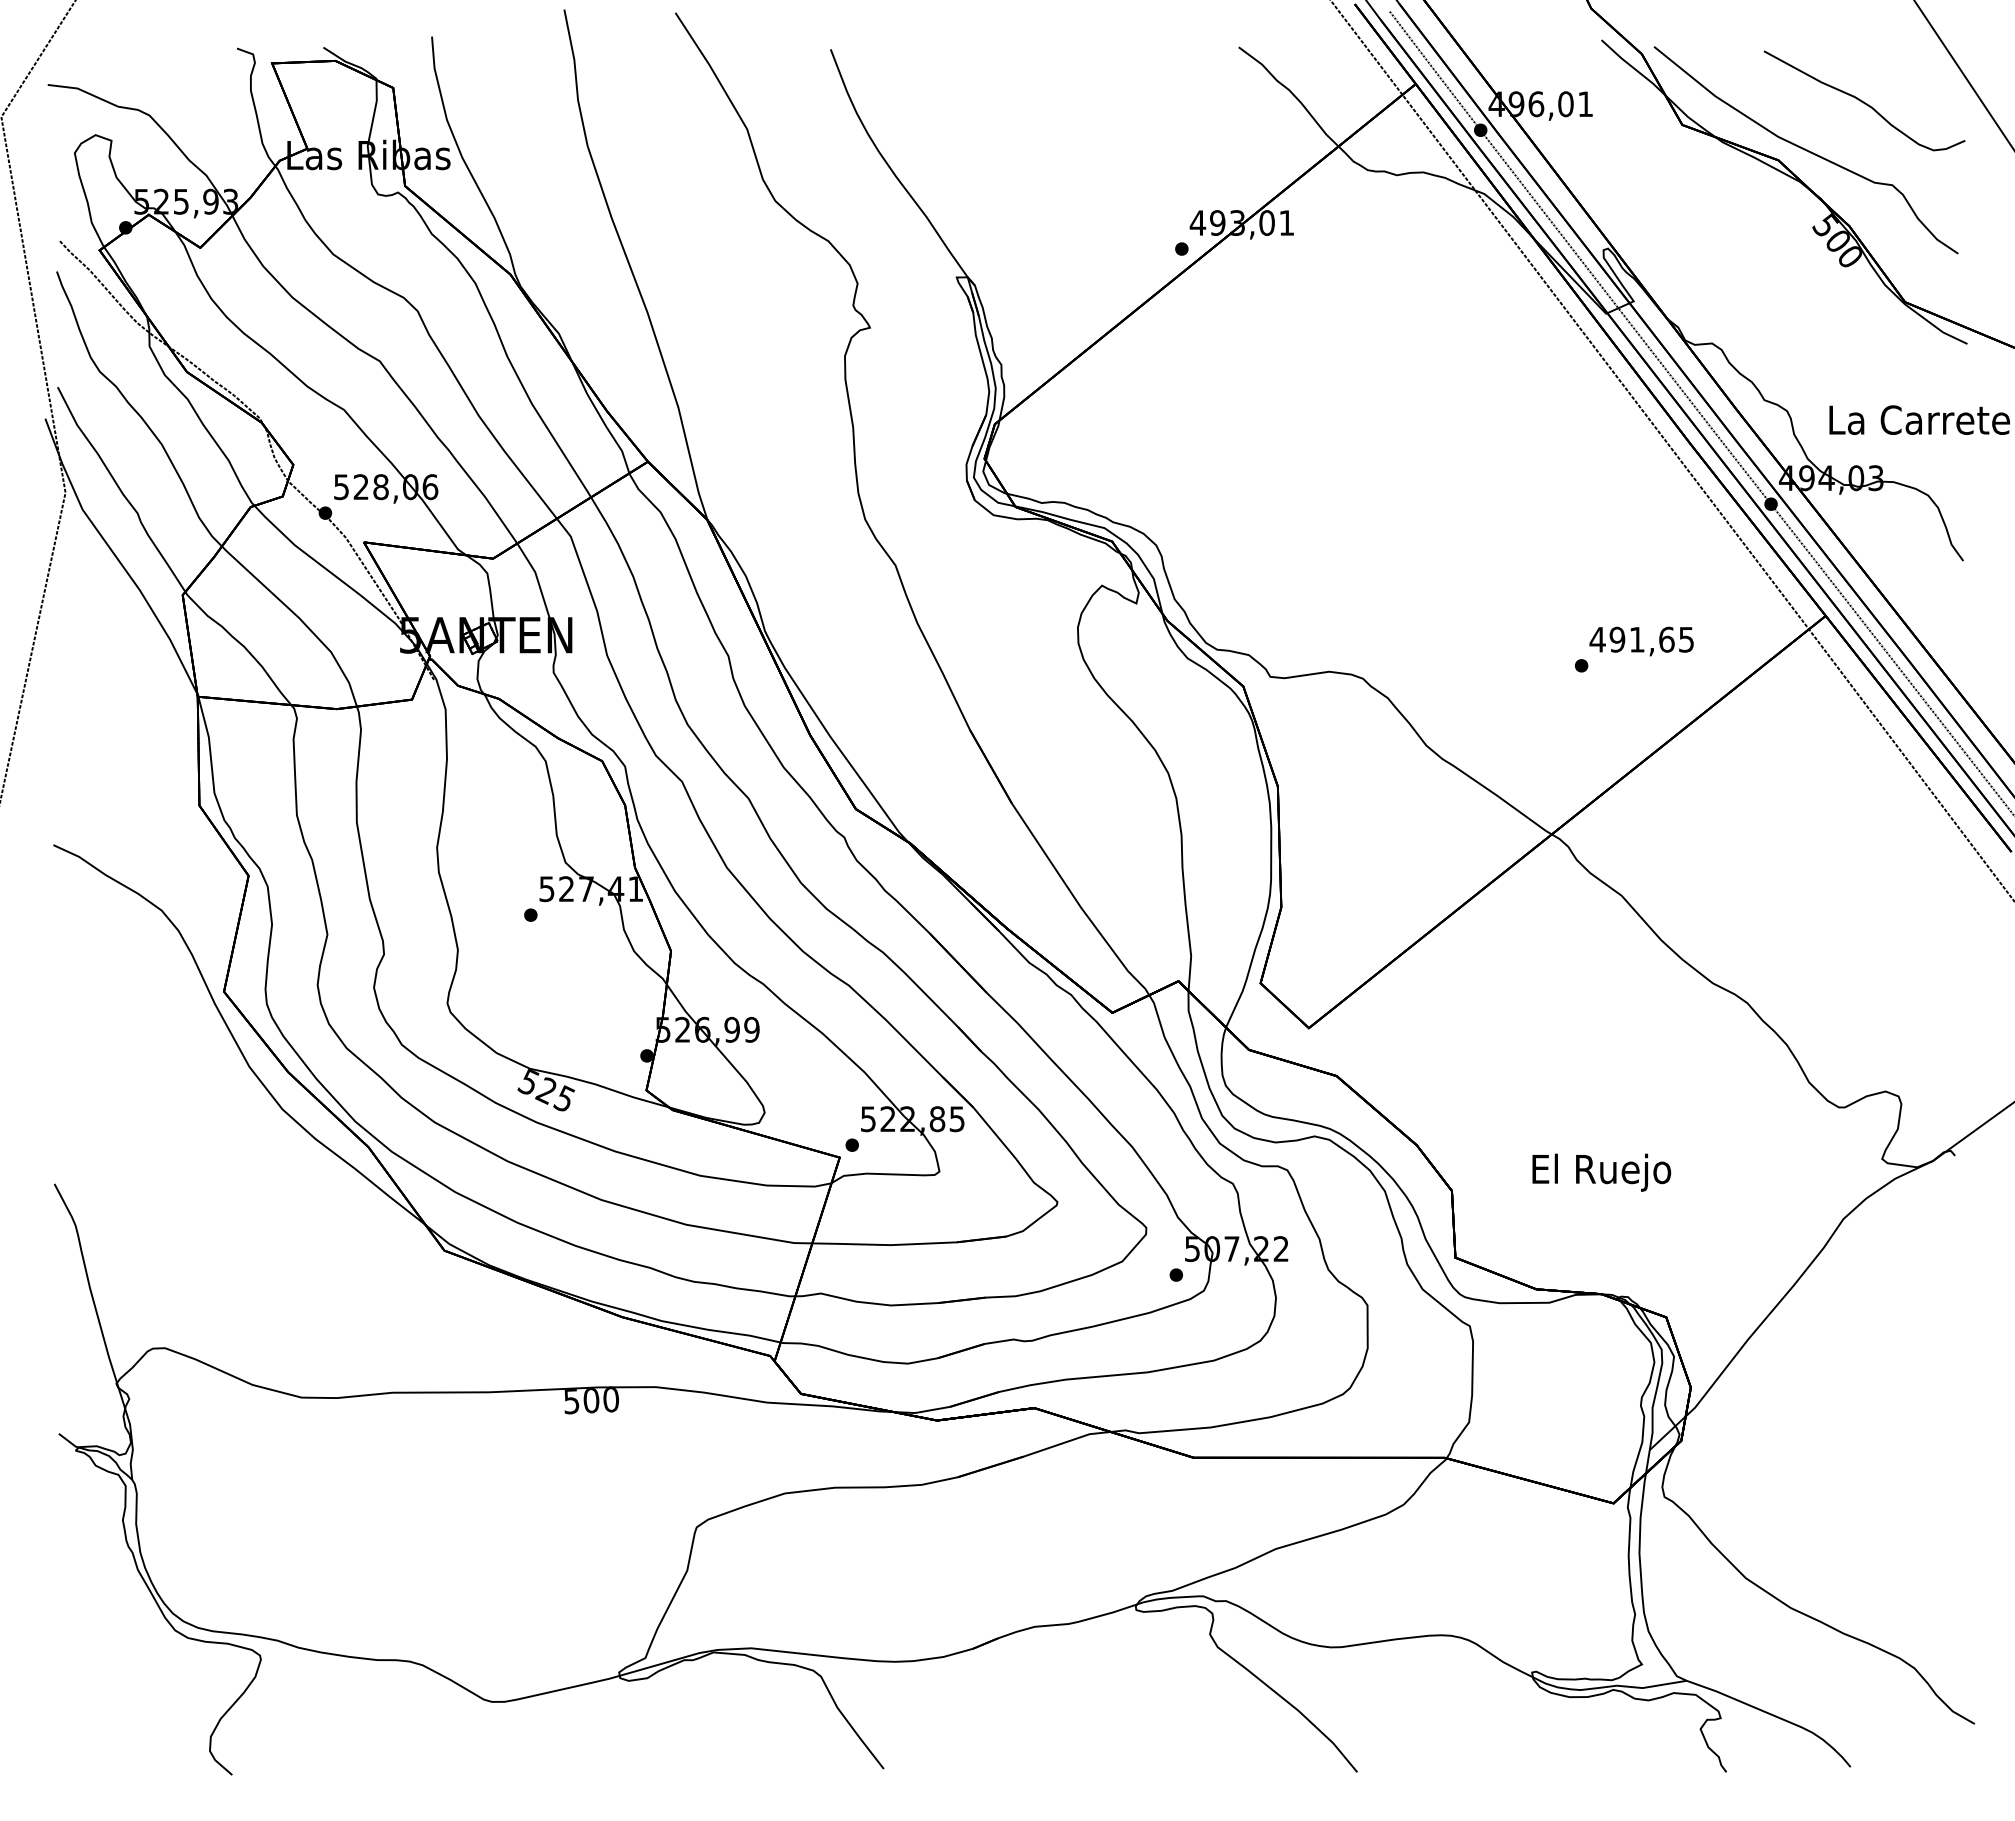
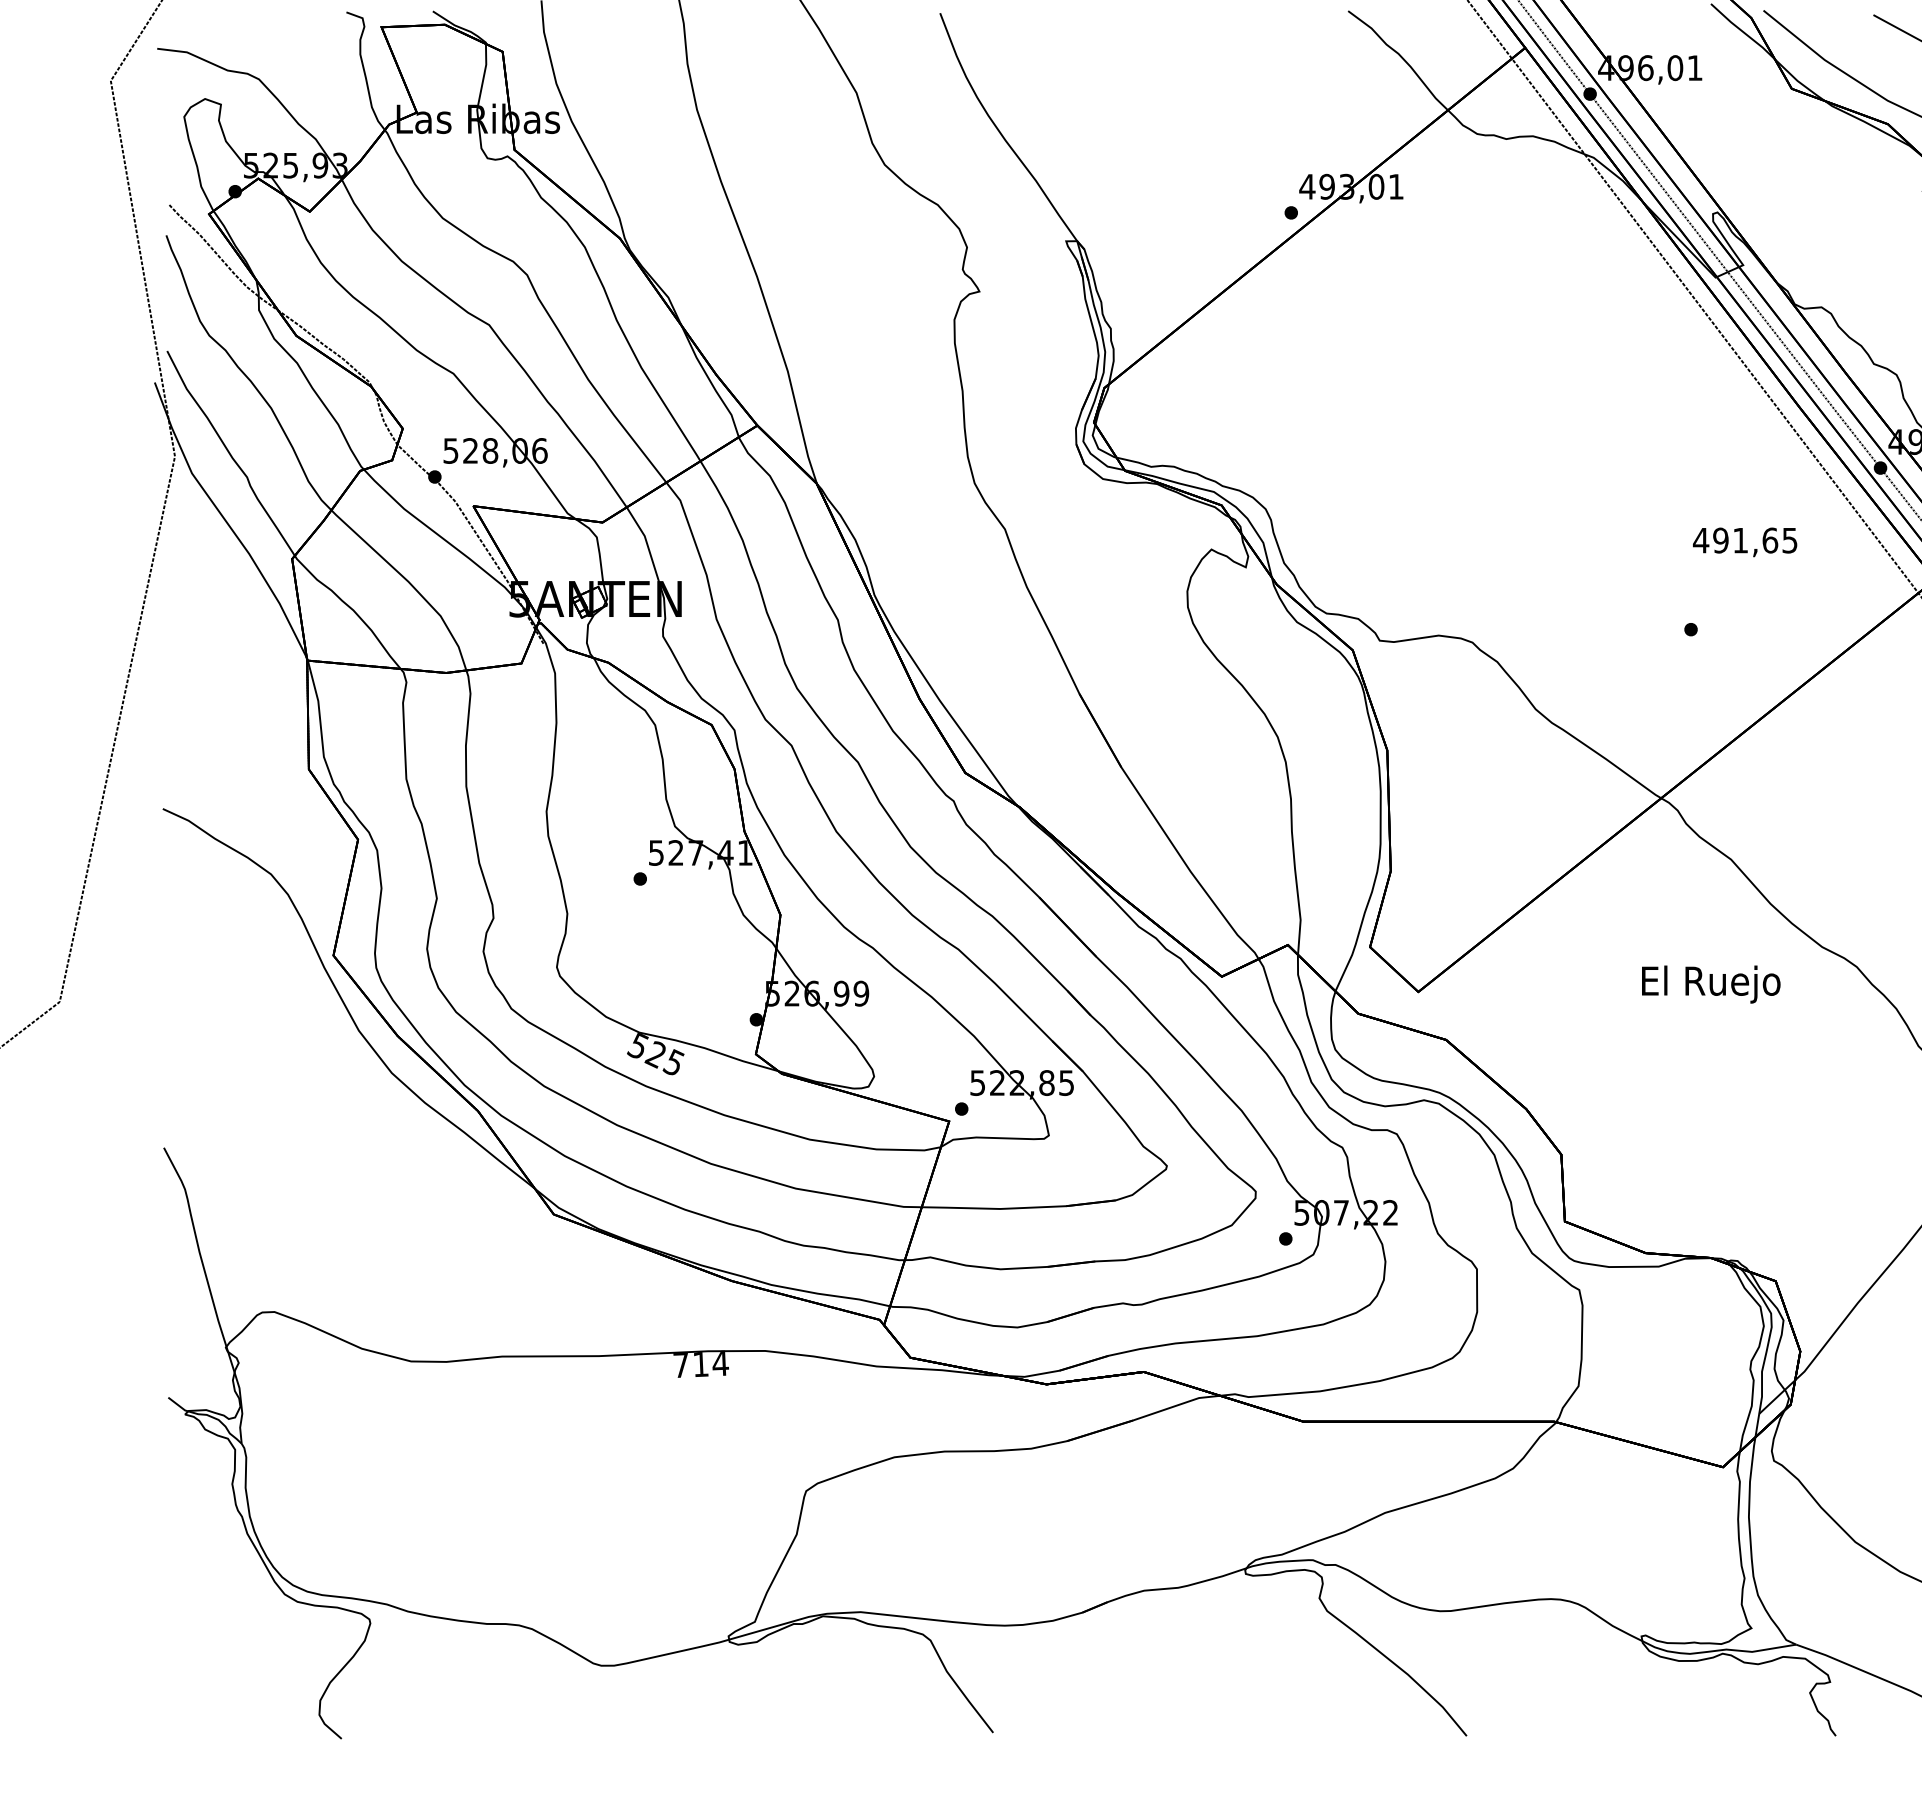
text: (1641, 641) -> (1744, 542), moved
text: (1601, 1172) -> (1710, 984), moved
text: (591, 1400) -> (700, 1364), 500 -> 714

